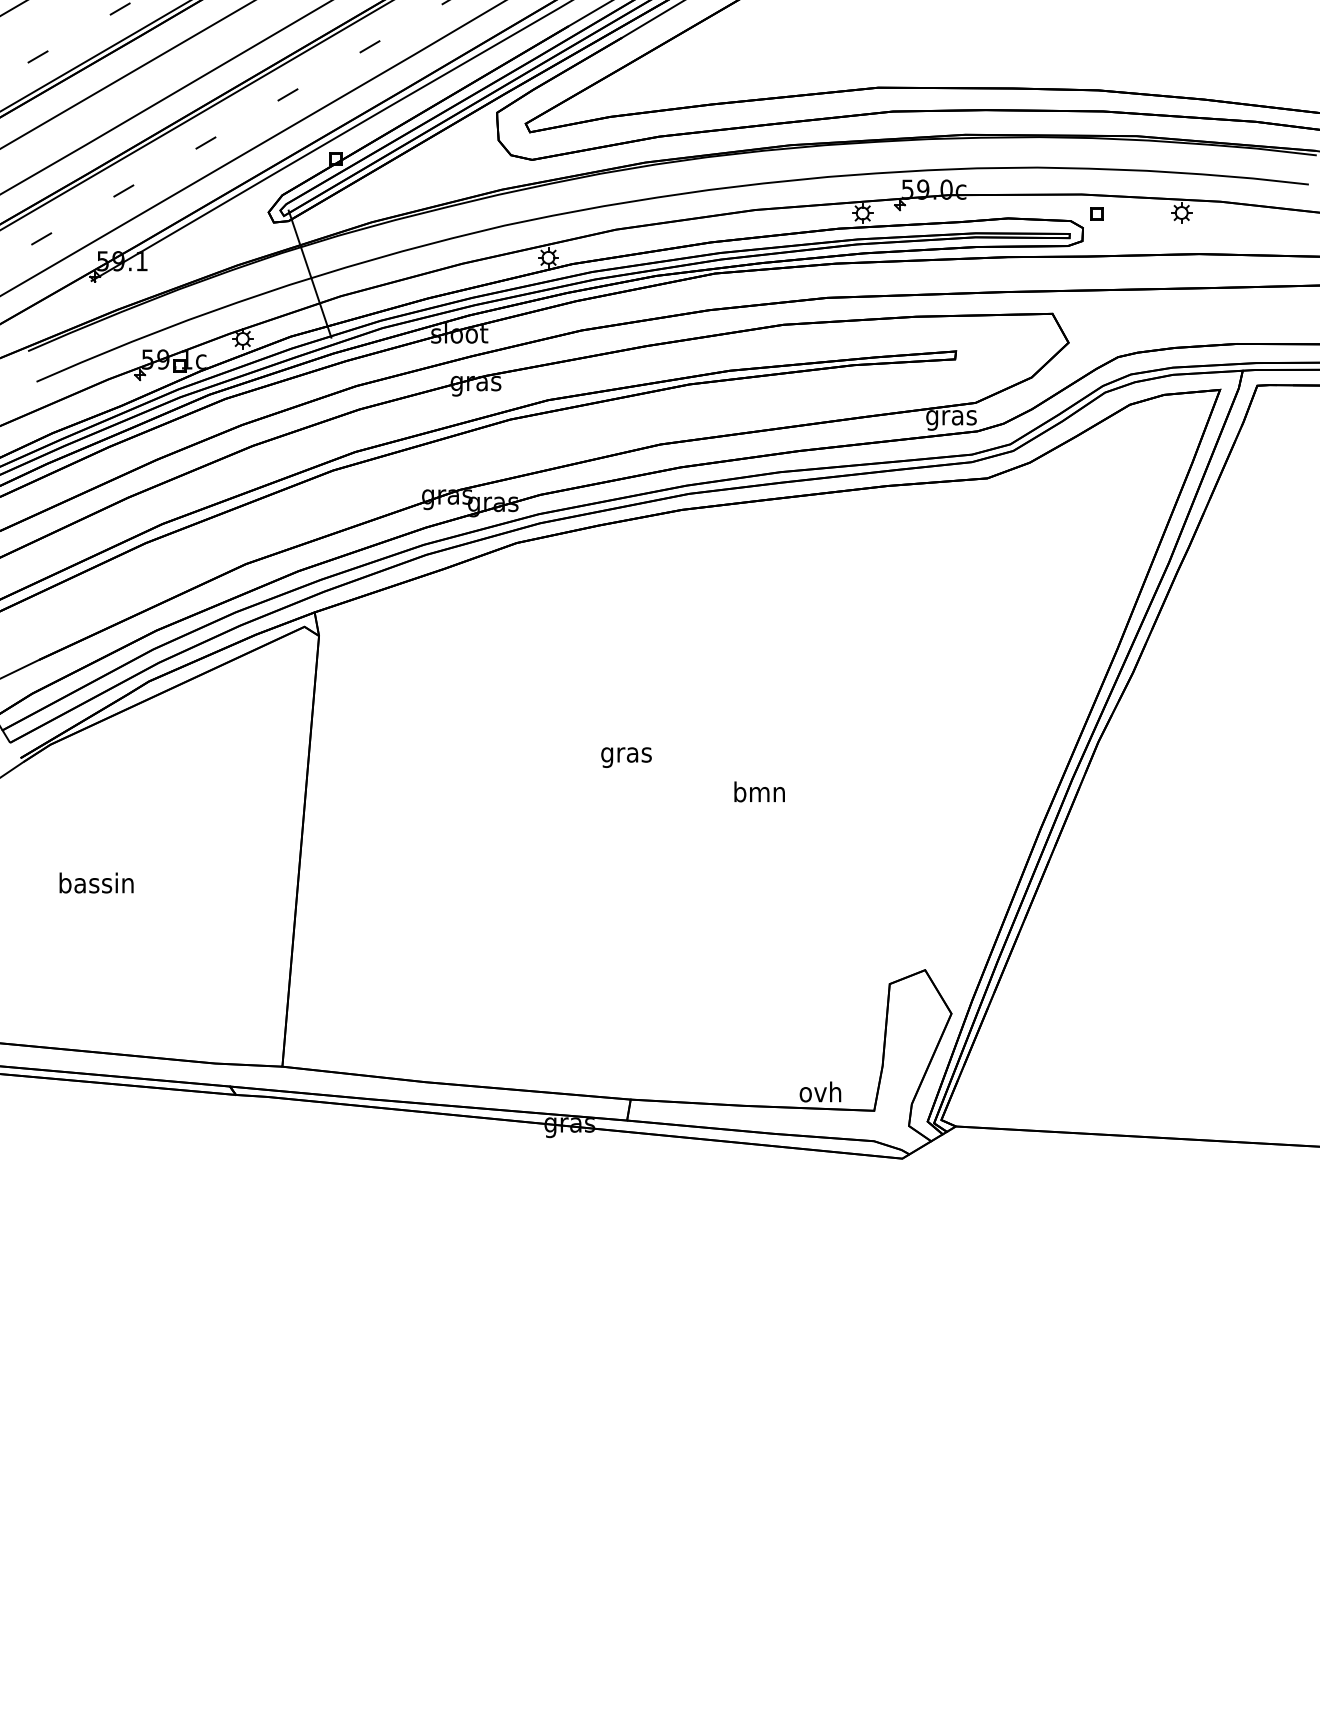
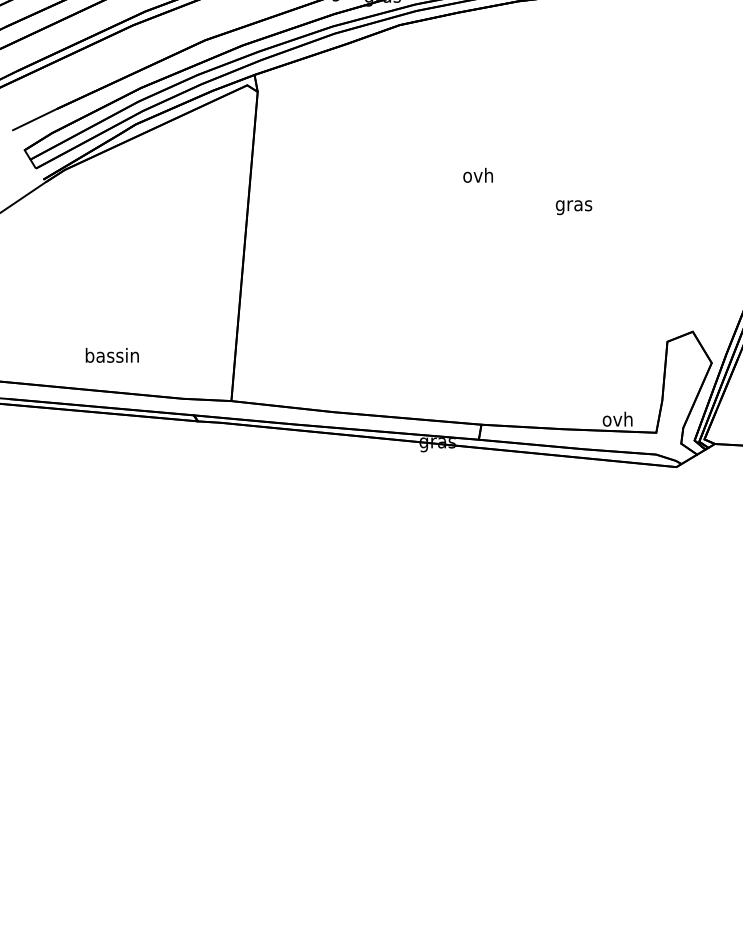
text: (626, 754) -> (478, 176), gras -> ovh
text: (759, 794) -> (573, 205), bmn -> gras
text: (96, 882) -> (112, 355), moved

